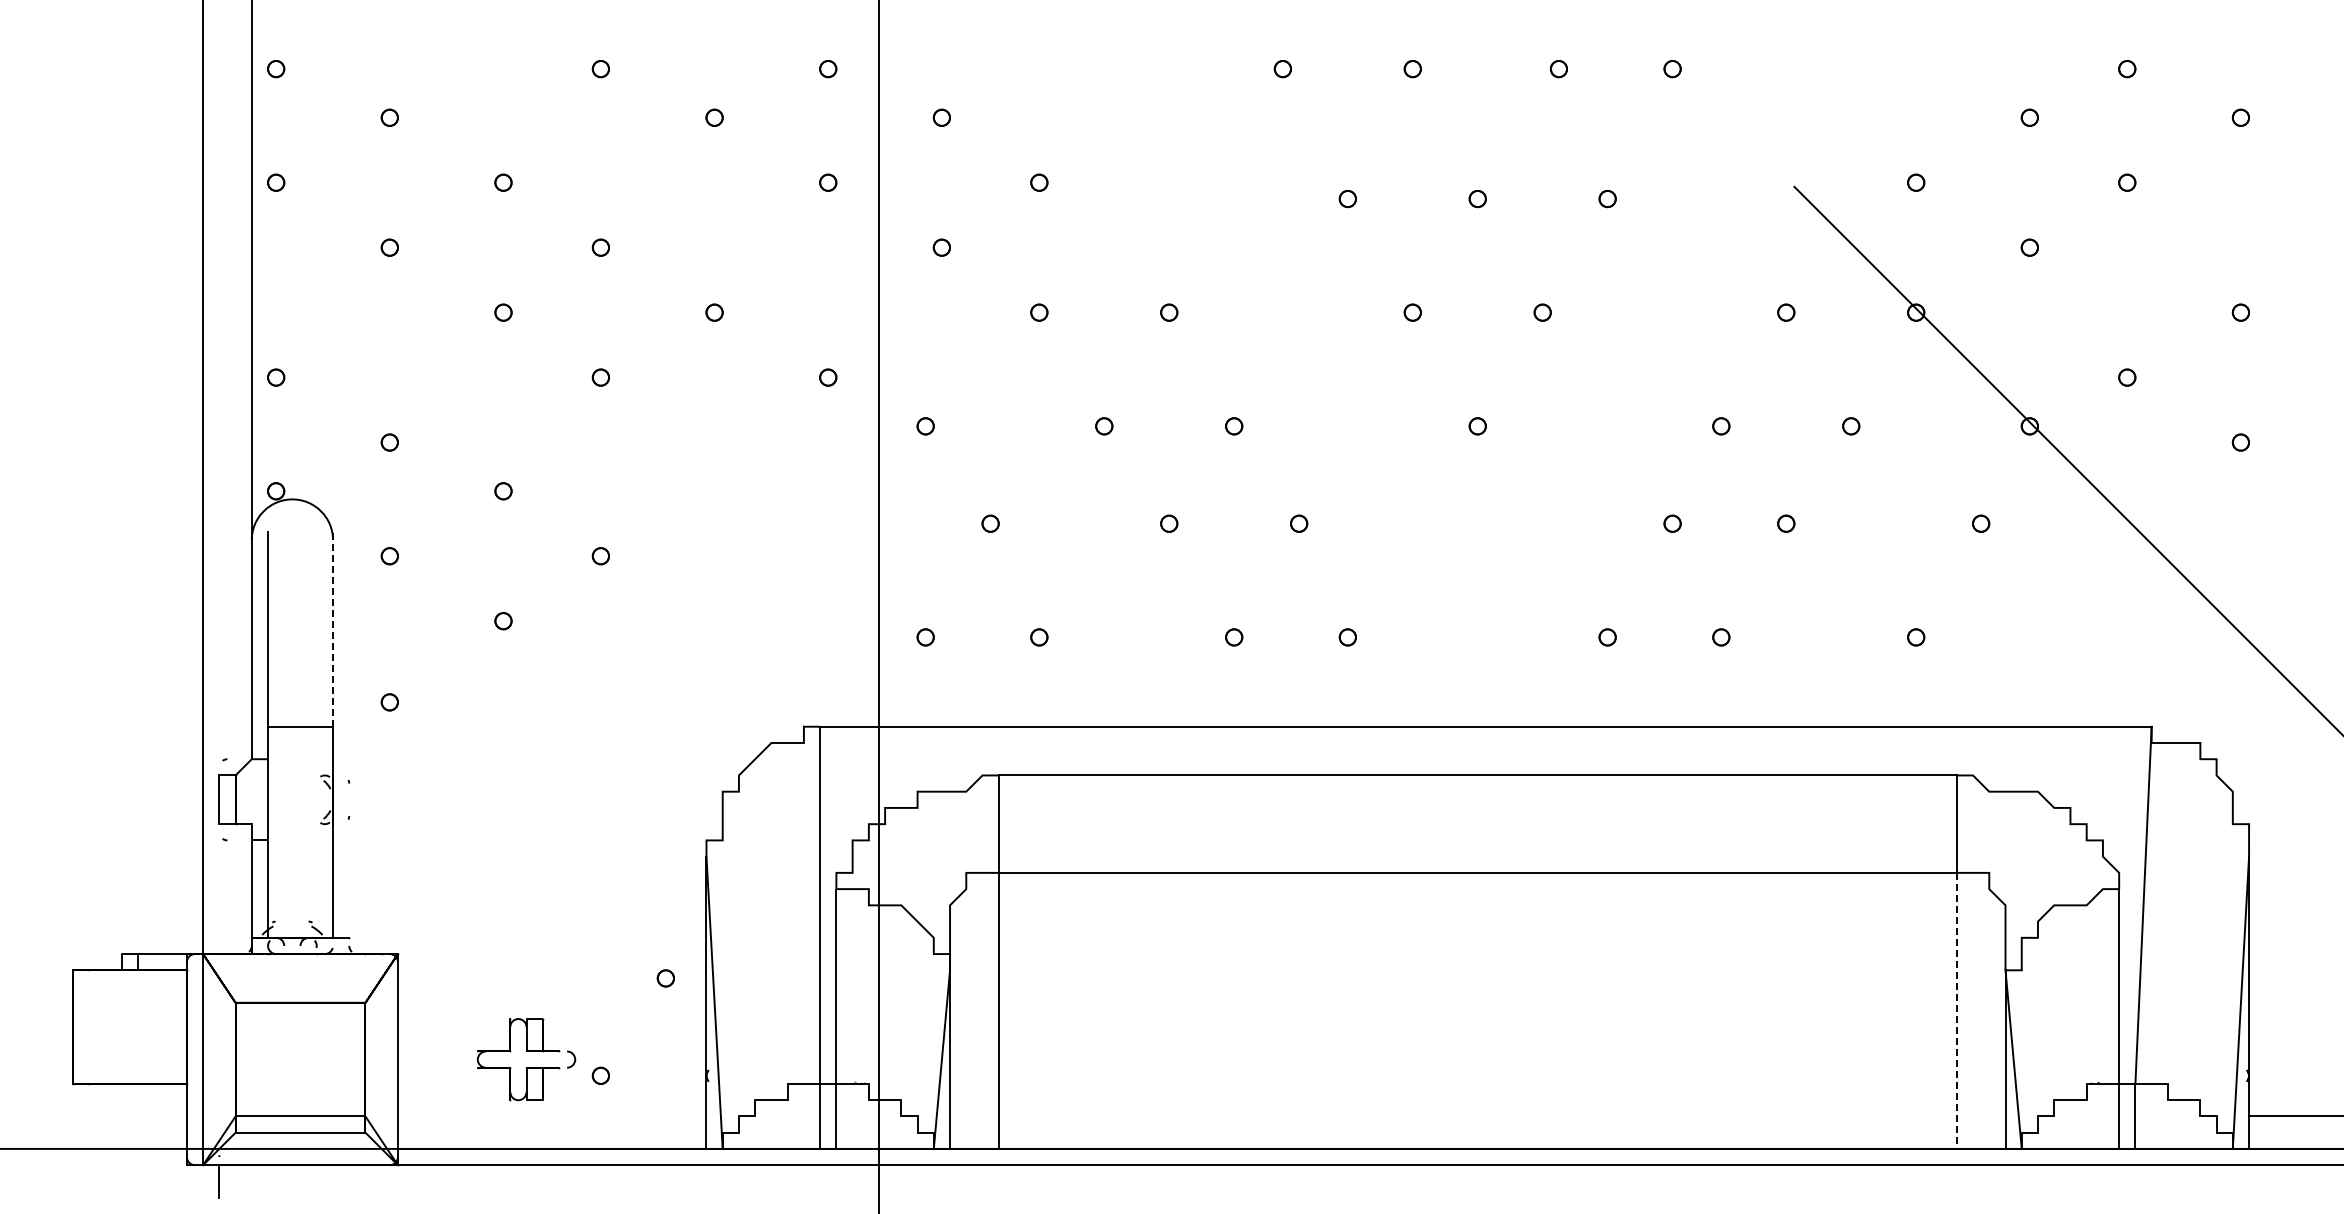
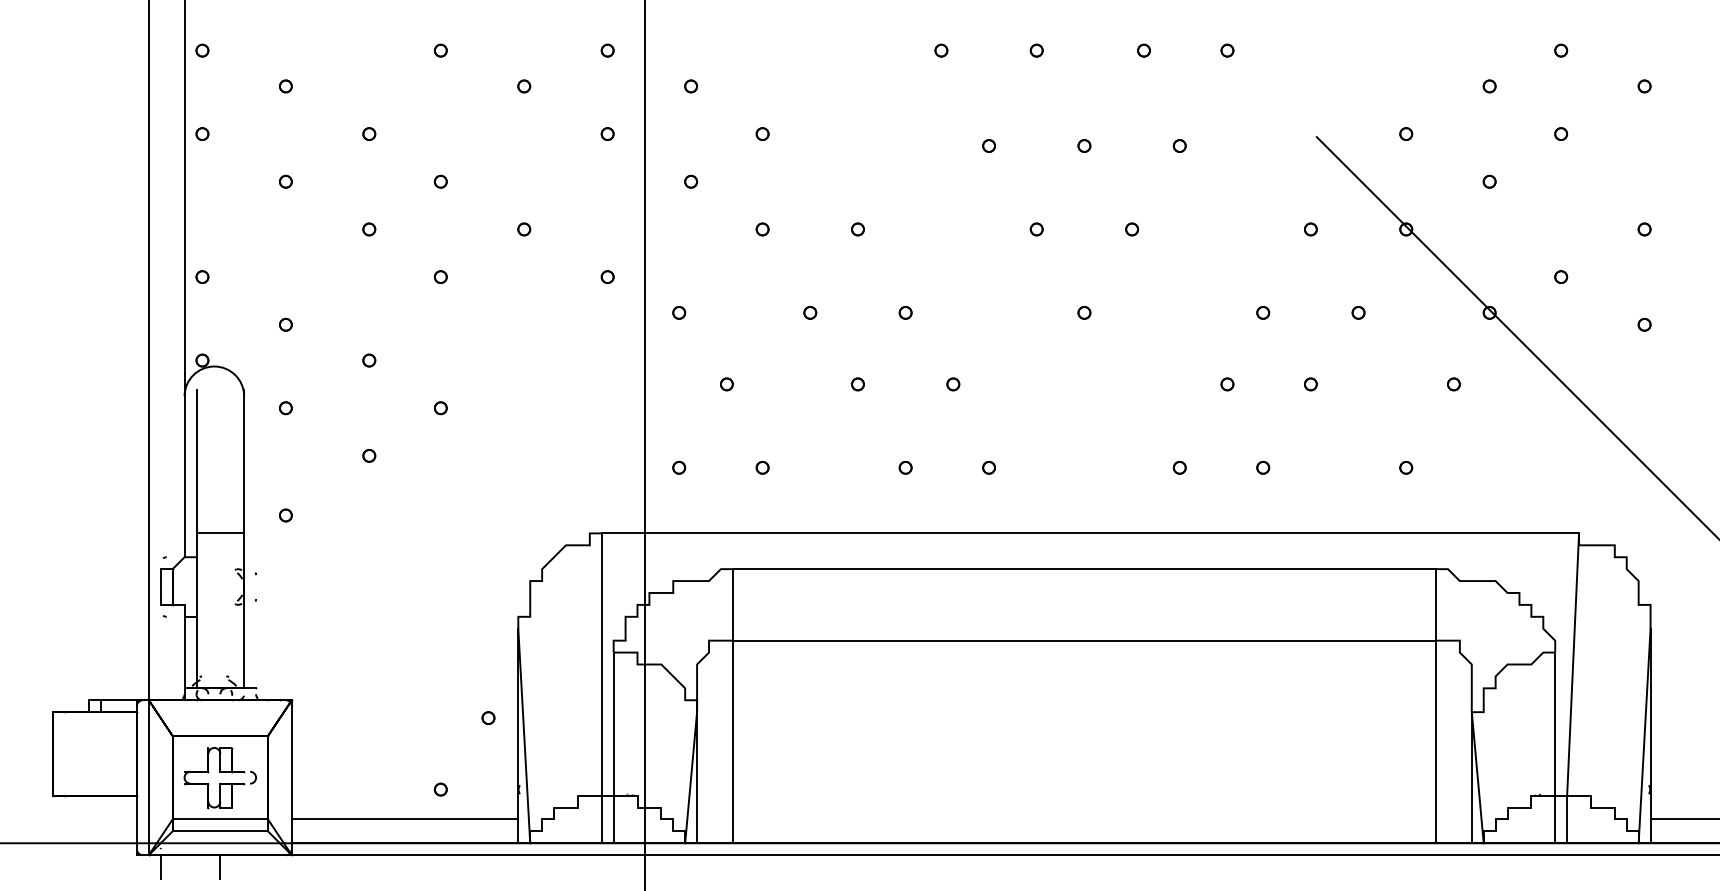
line: (333, 628) -> (244, 461), dashed -> solid
line: (1956, 1011) -> (1435, 742), dashed -> solid
part: (526, 1051) -> (220, 771), moved
line: (551, 1116) -> (404, 819), added
line: (300, 1181) -> (220, 867), added

